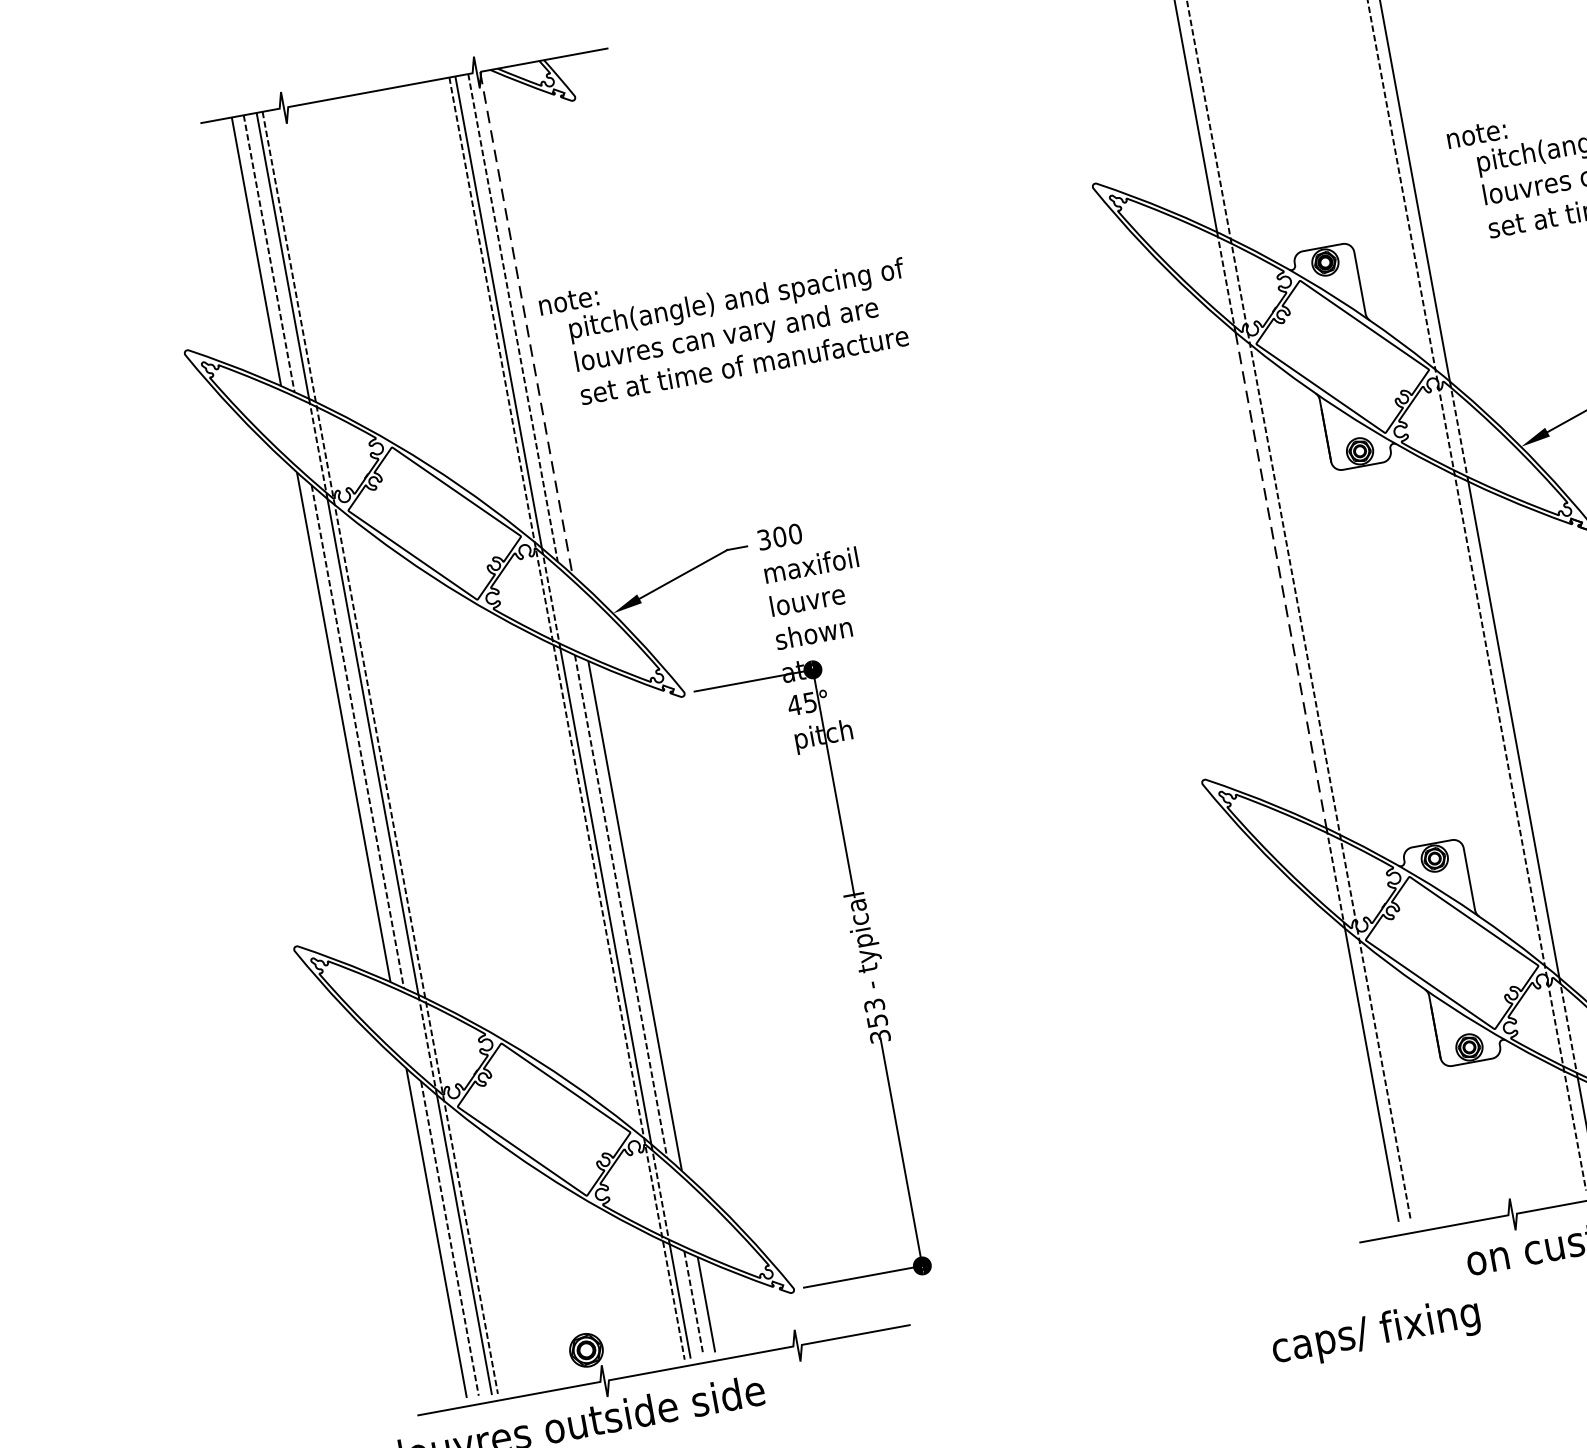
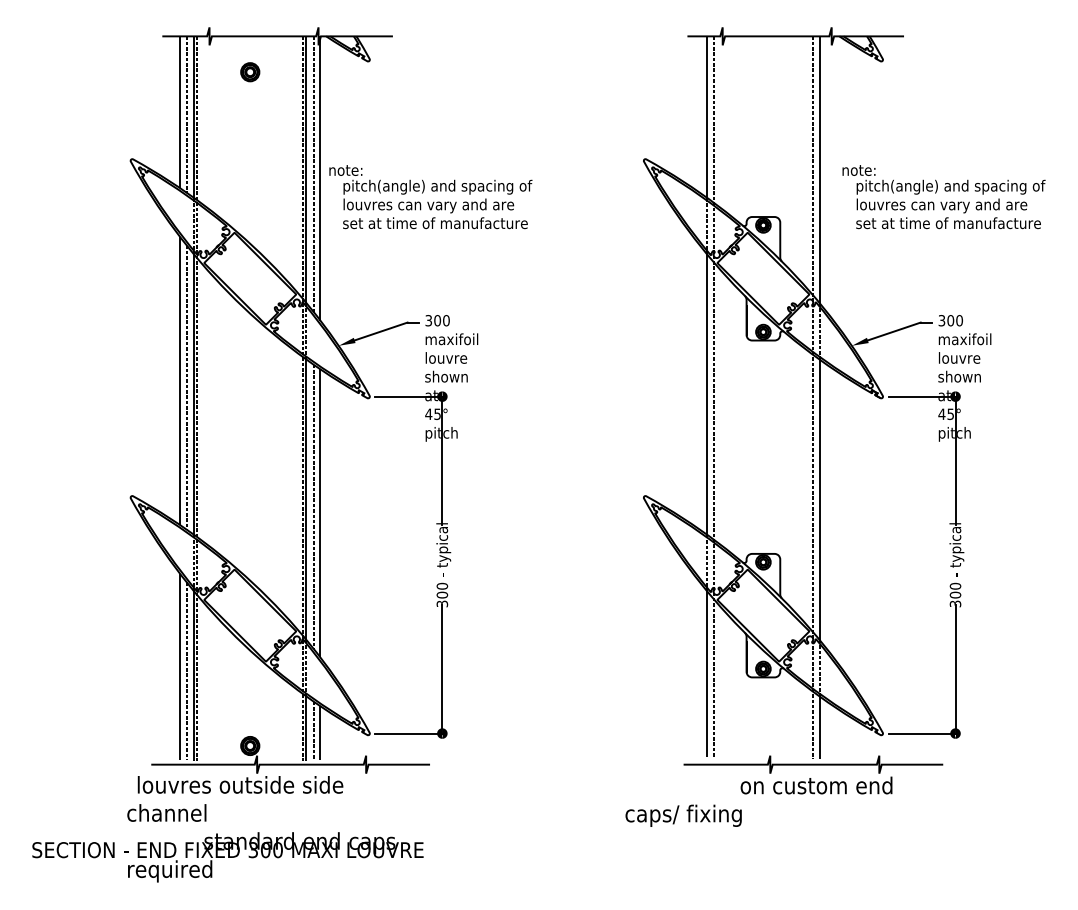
part: (368, 158) -> (250, 72), added
line: (526, 323) -> (320, 178), dashed -> solid
line: (1281, 581) -> (707, 395), dashed -> solid
text: (876, 1012) -> (442, 590), 353 -> 300

